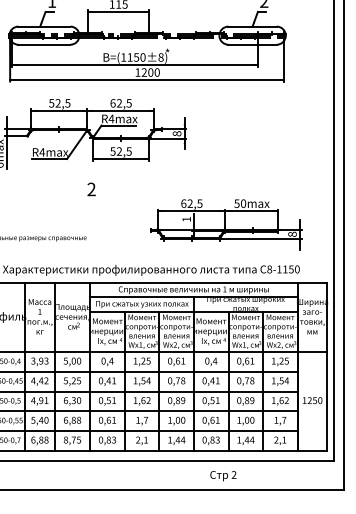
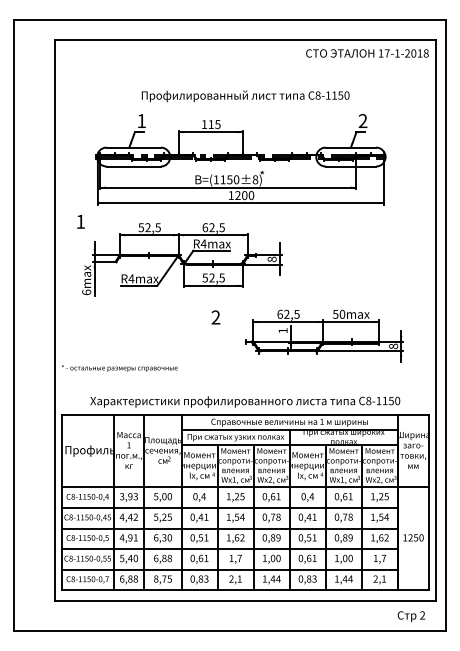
text: (91, 189) -> (215, 317), moved
part: (226, 223) -> (324, 335), moved
text: (223, 475) -> (411, 616), moved

